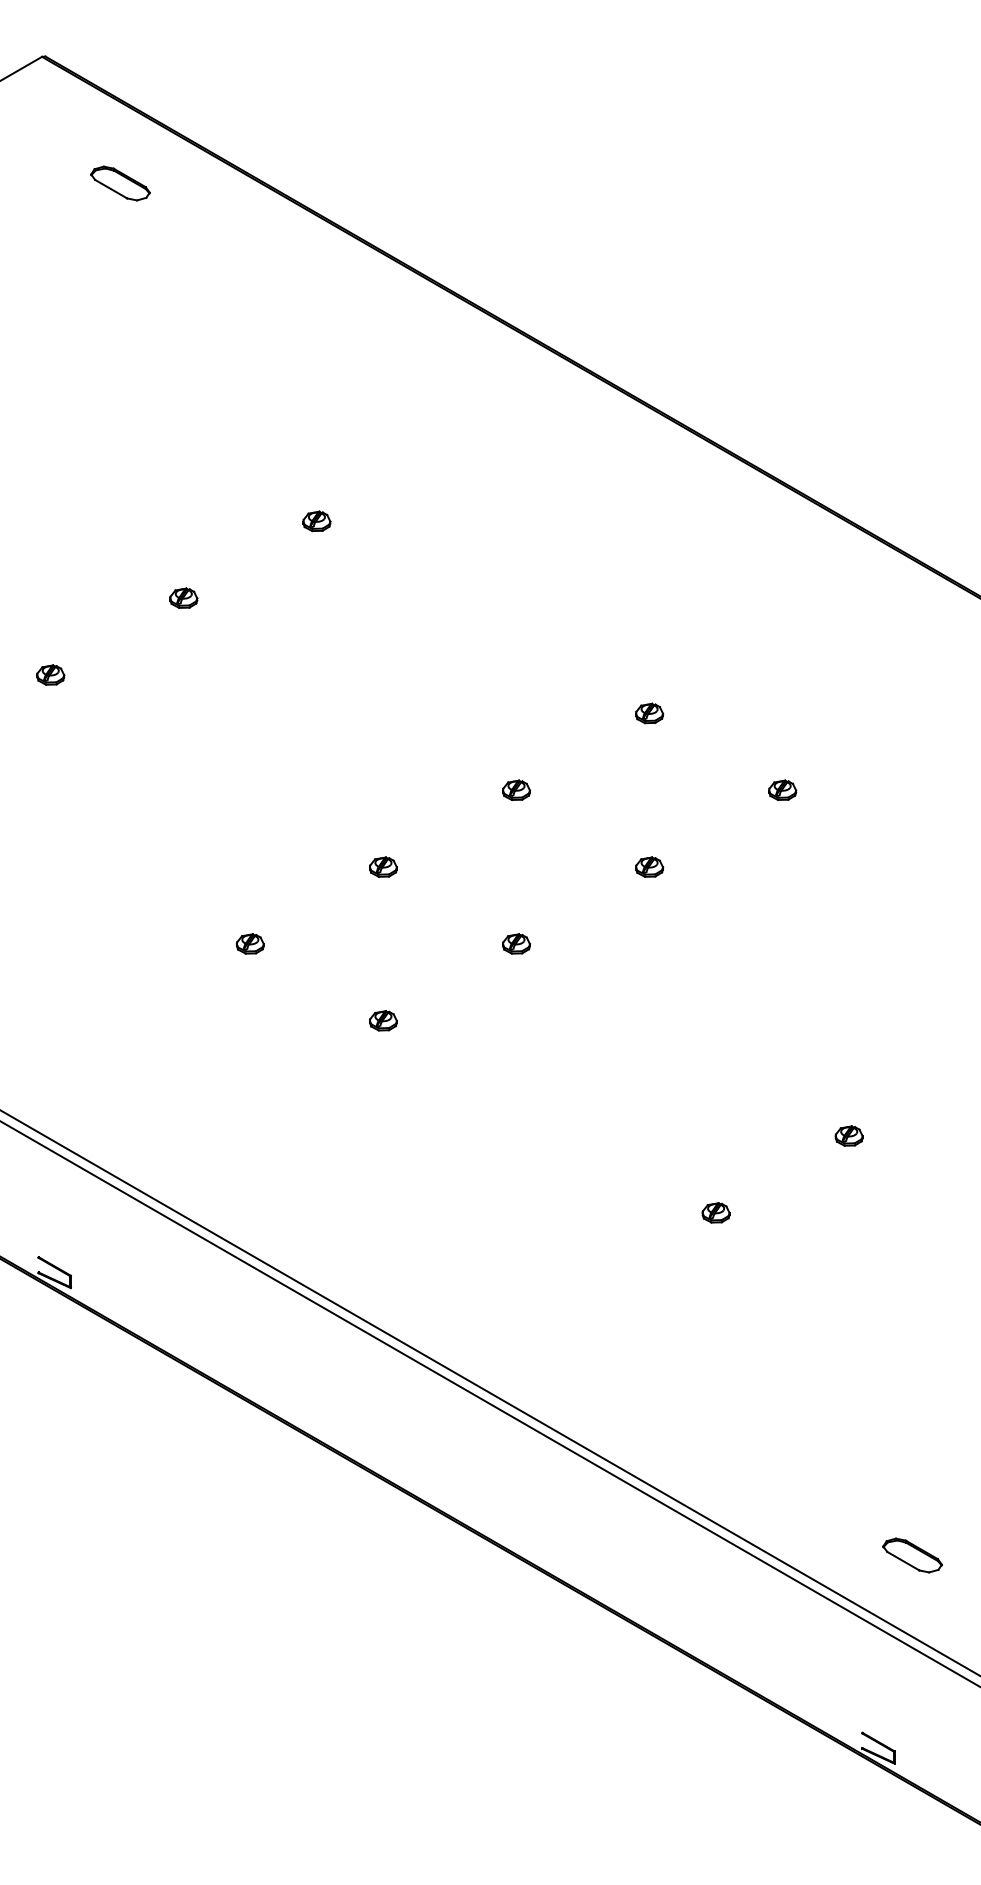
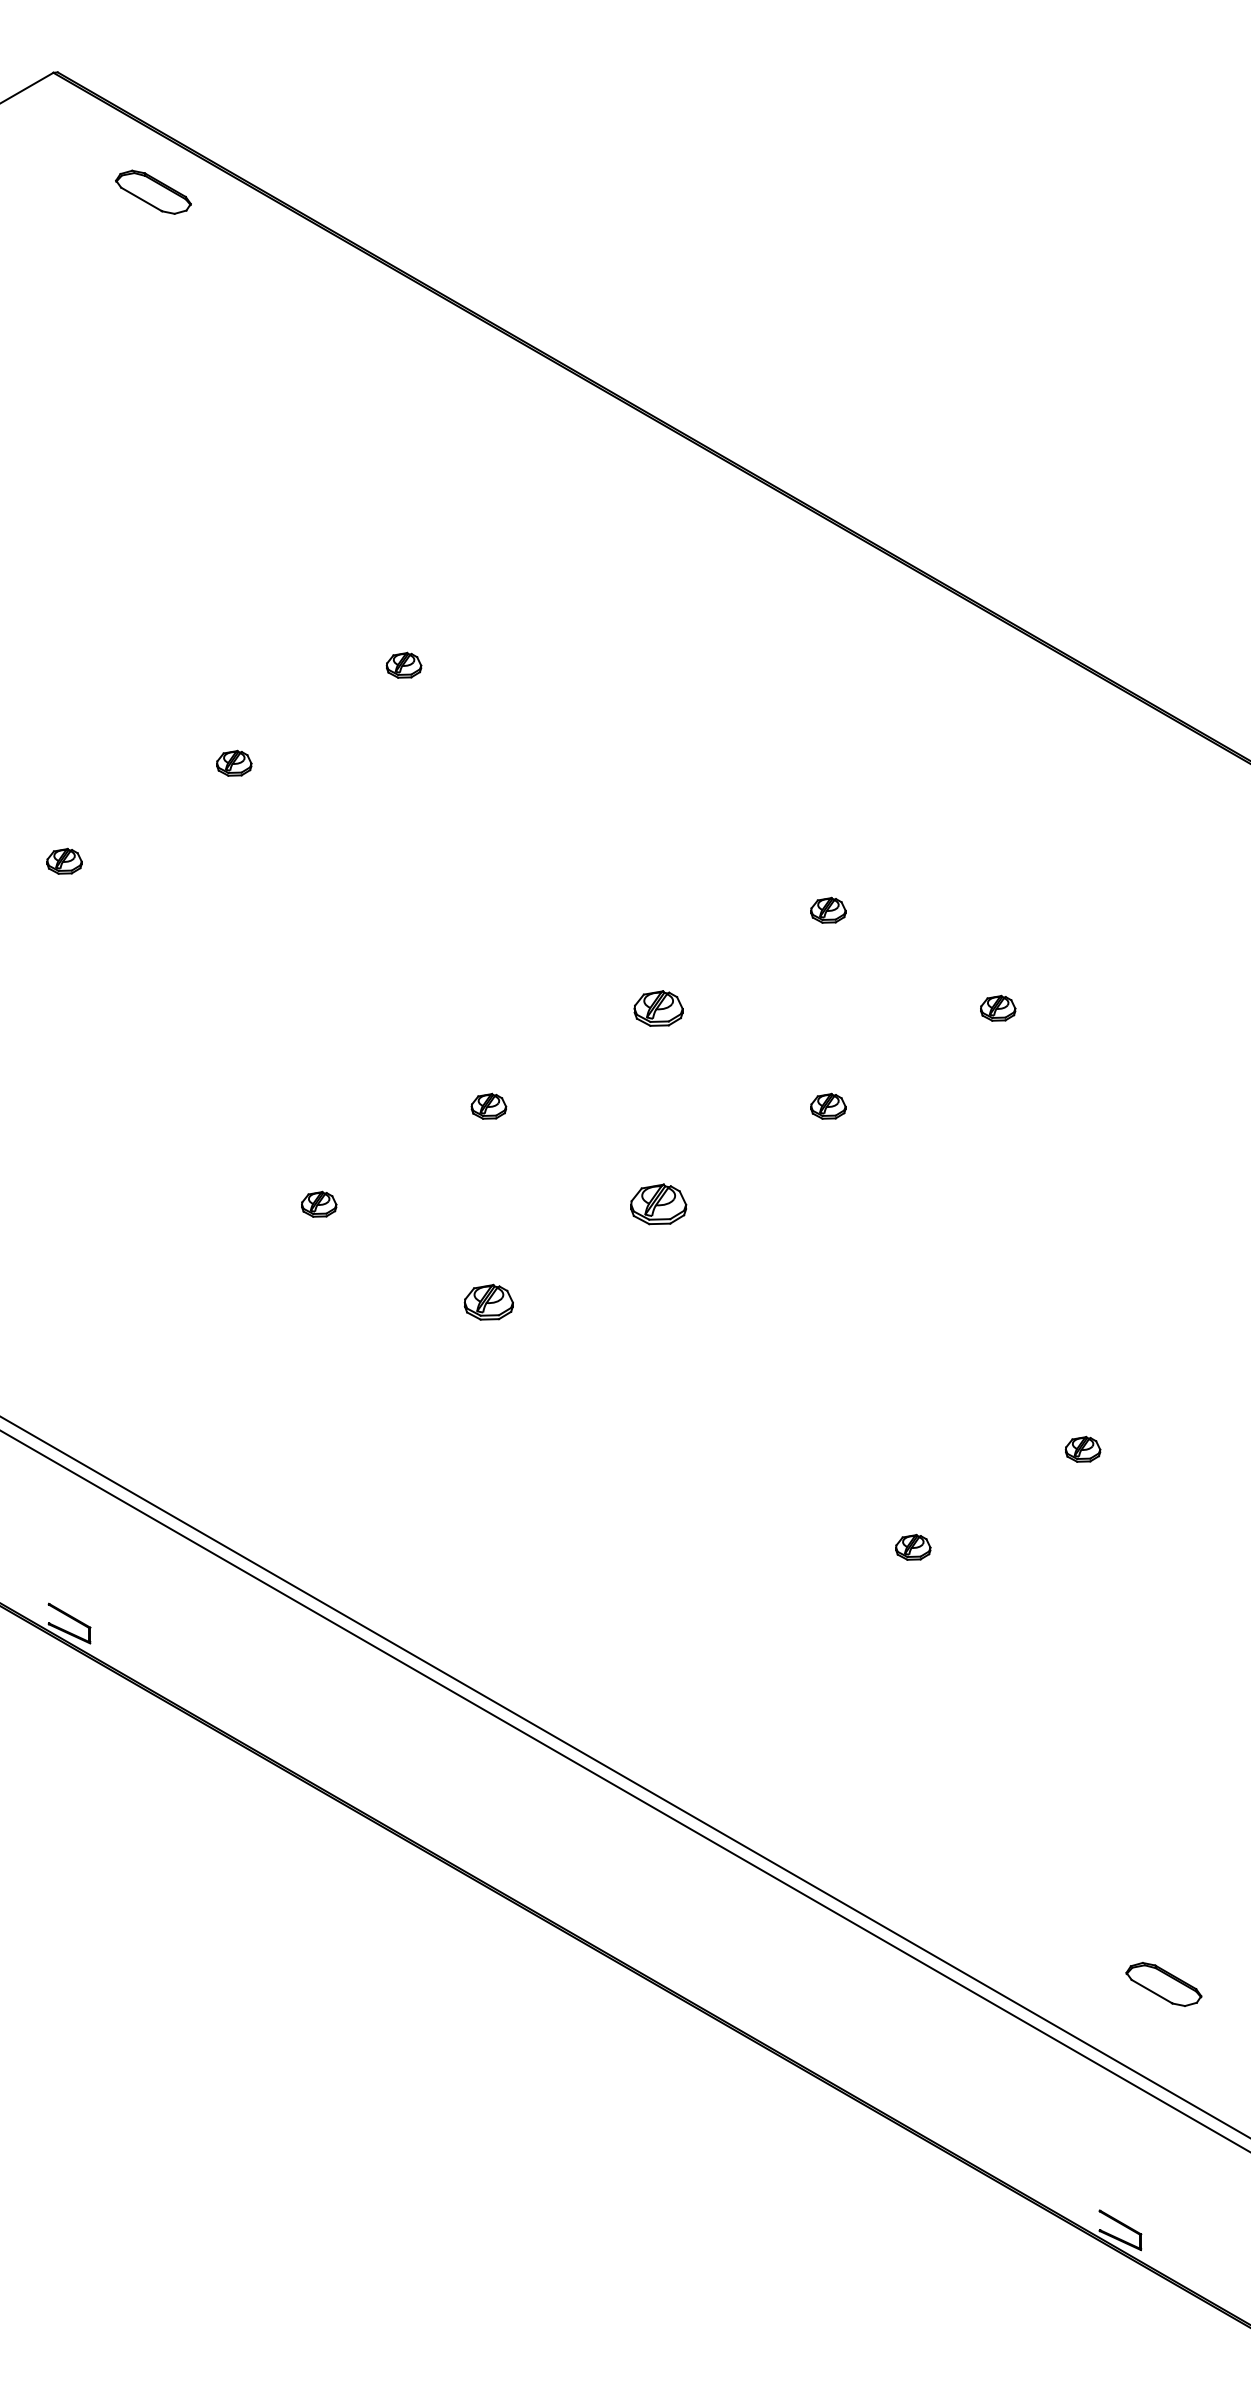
part: (120, 183) -> (153, 192), moved
part: (516, 789) -> (658, 1007), size x1.4
part: (516, 943) -> (658, 1203), size x1.6
part: (383, 1020) -> (489, 1301), size x1.4

